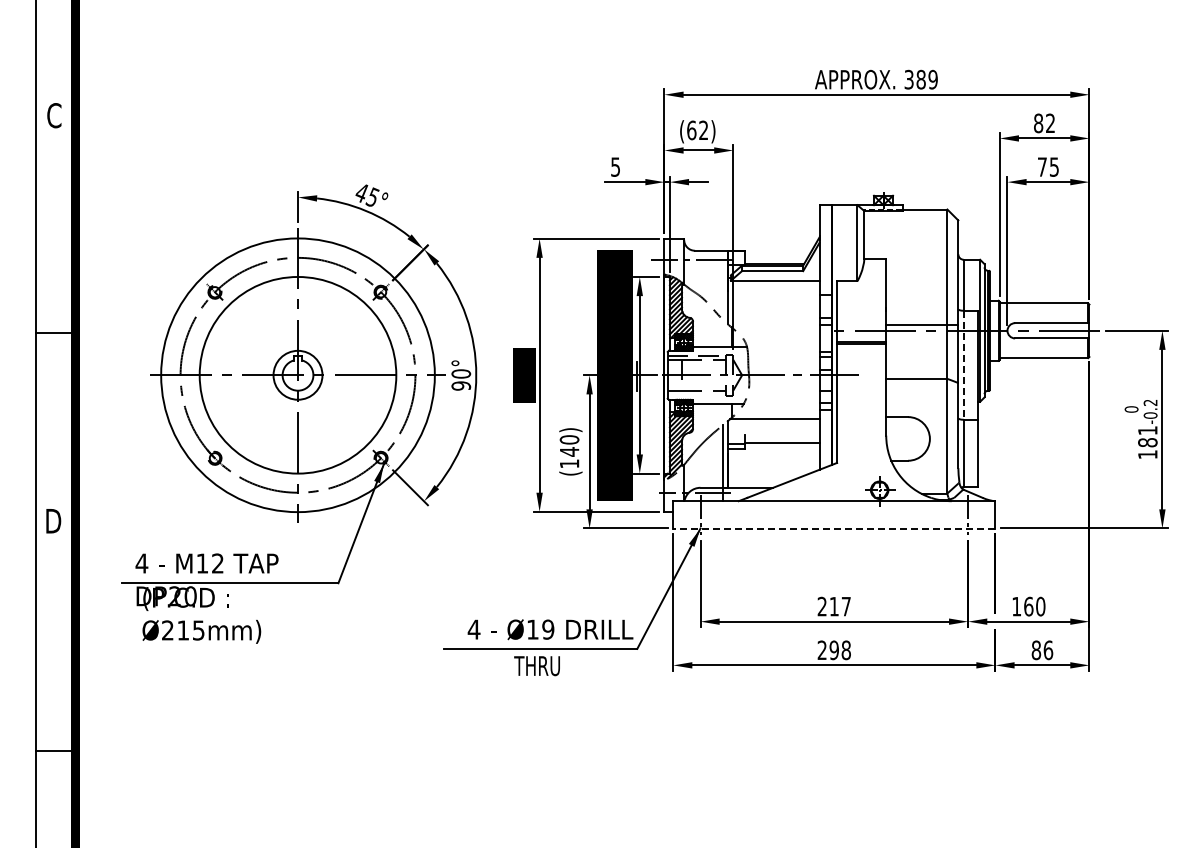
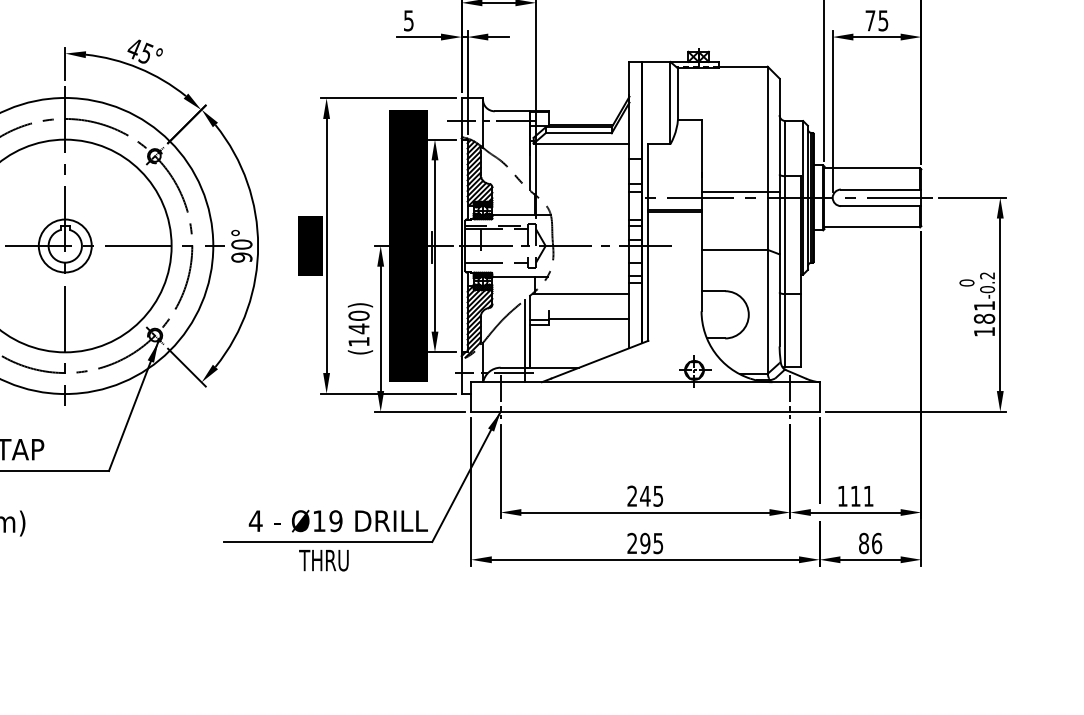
line: (963, 365) -> (785, 235), dashed -> solid
line: (833, 528) -> (644, 411), dashed -> solid
text: (839, 606) -> (651, 496), 217 -> 245
text: (1034, 606) -> (861, 496), 160 -> 111
text: (845, 650) -> (657, 543), 298 -> 295

